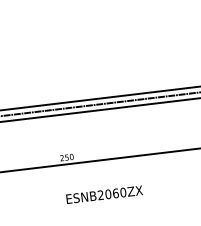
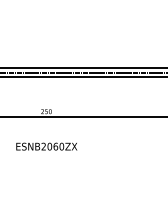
text: (104, 194) -> (46, 146), moved

